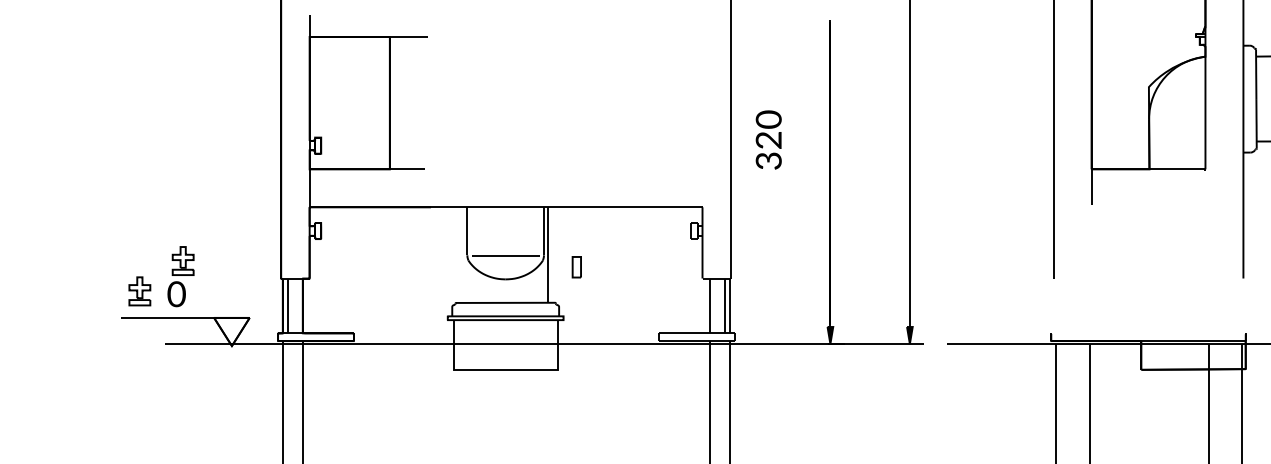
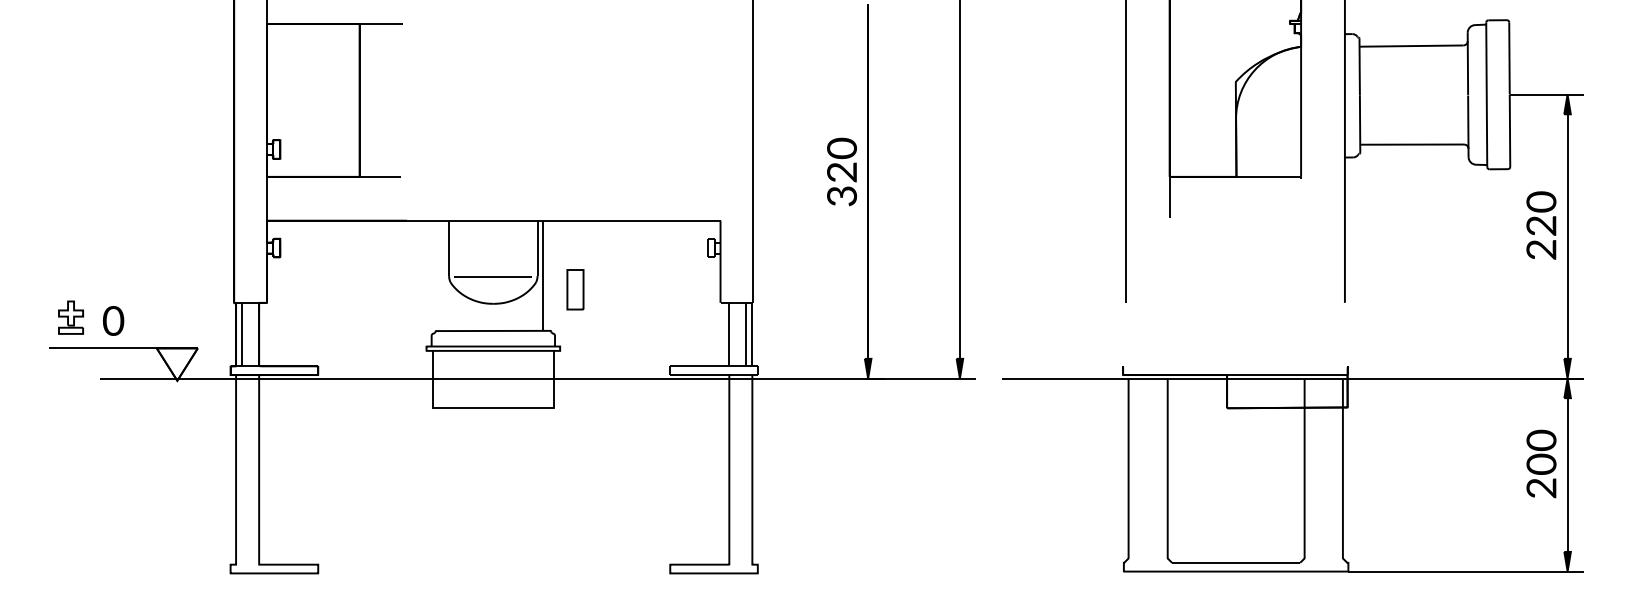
text: (769, 139) -> (842, 171), moved
part: (182, 260) -> (120, 282), removed
part: (576, 266) -> (575, 289), size x1.67

